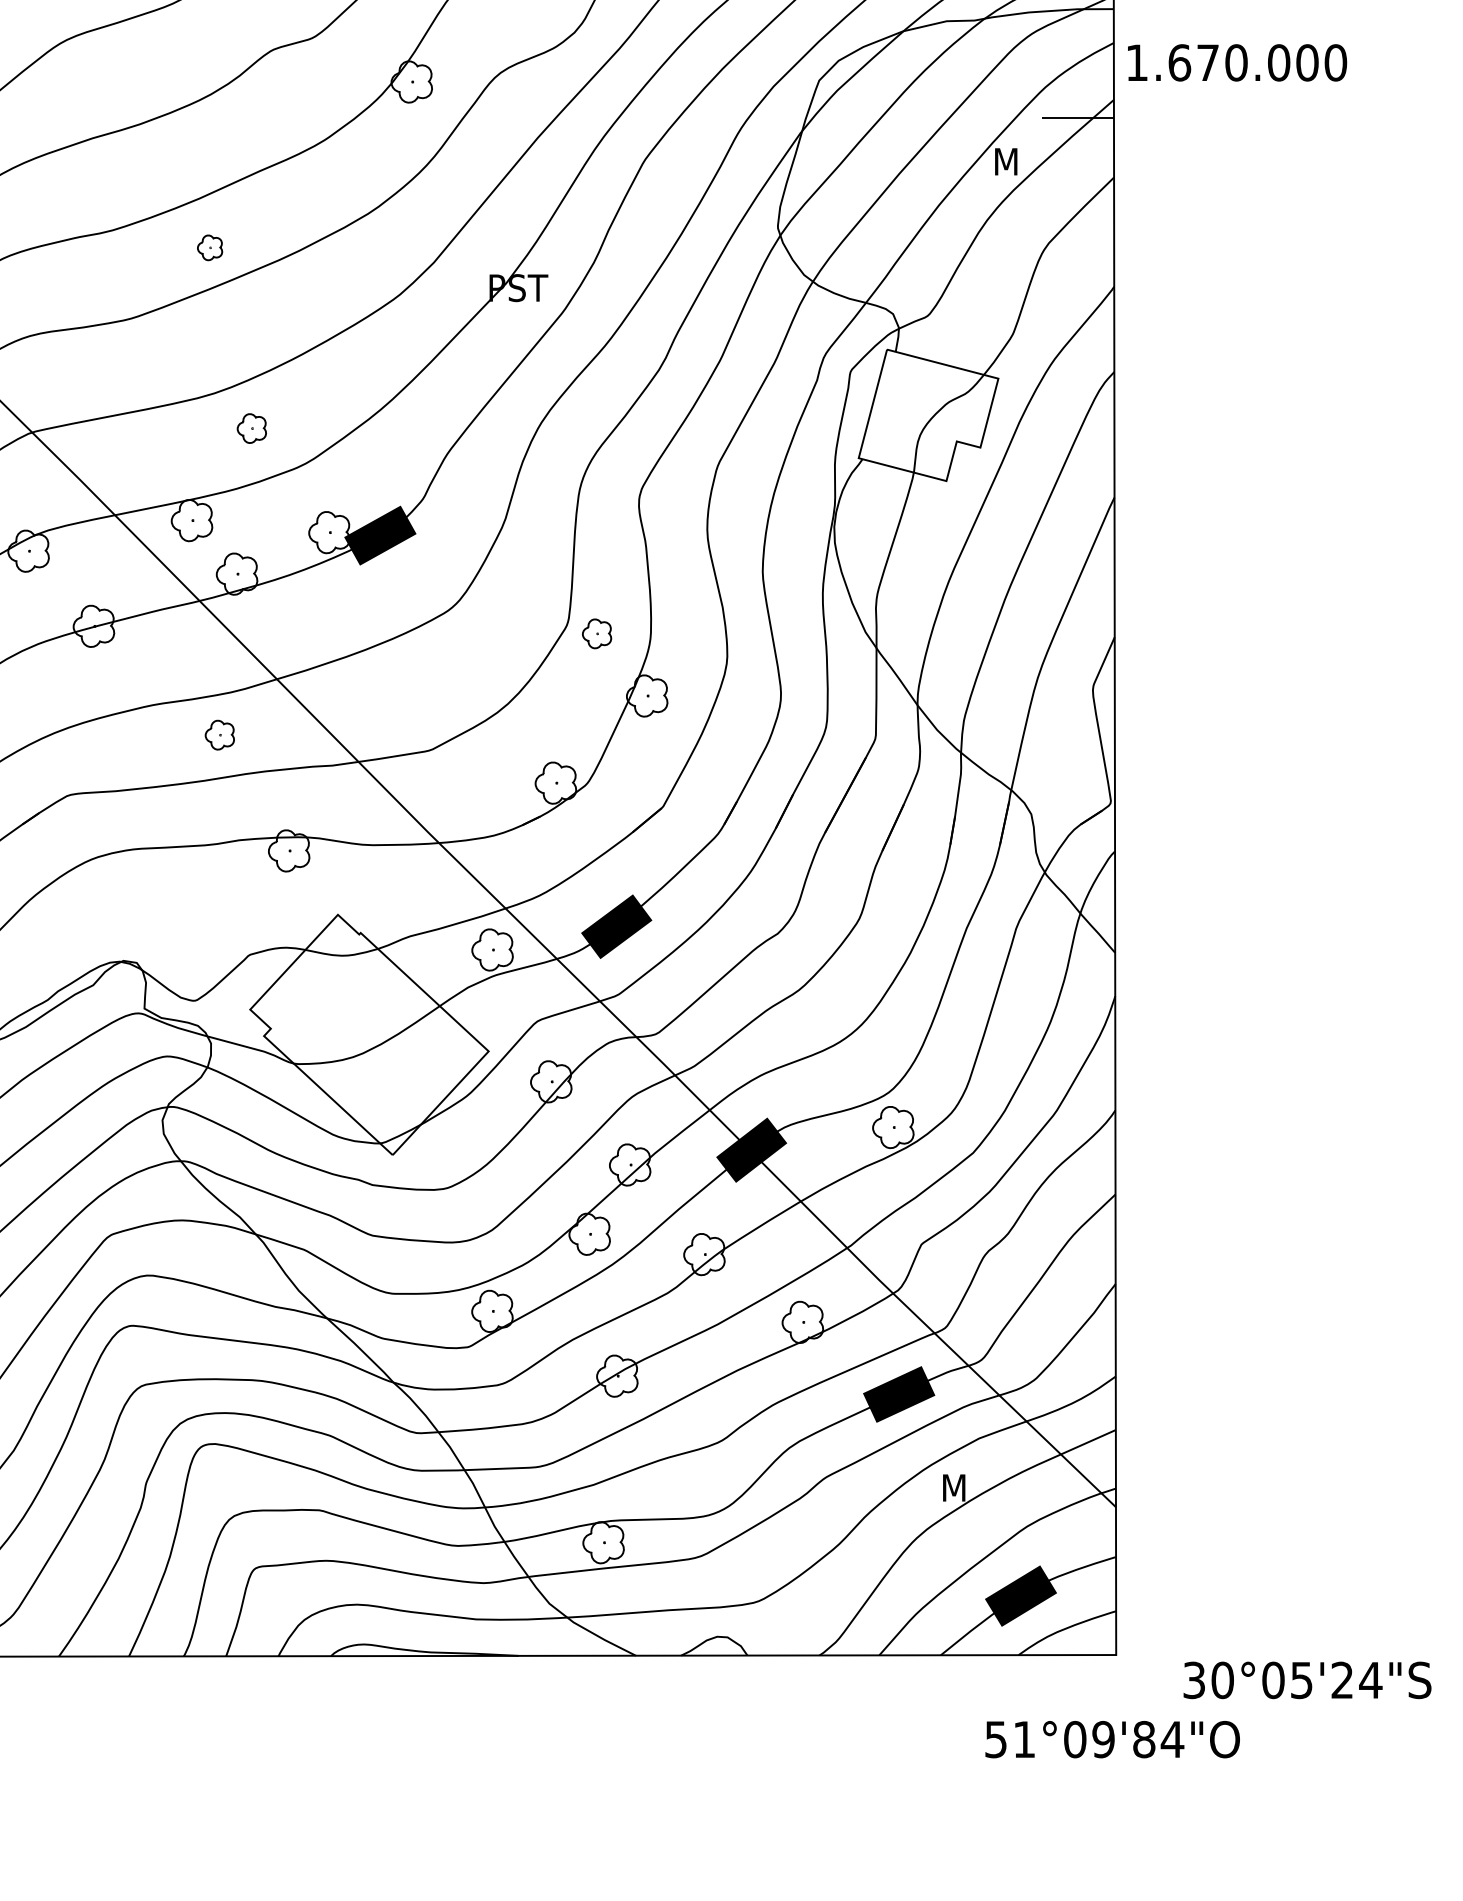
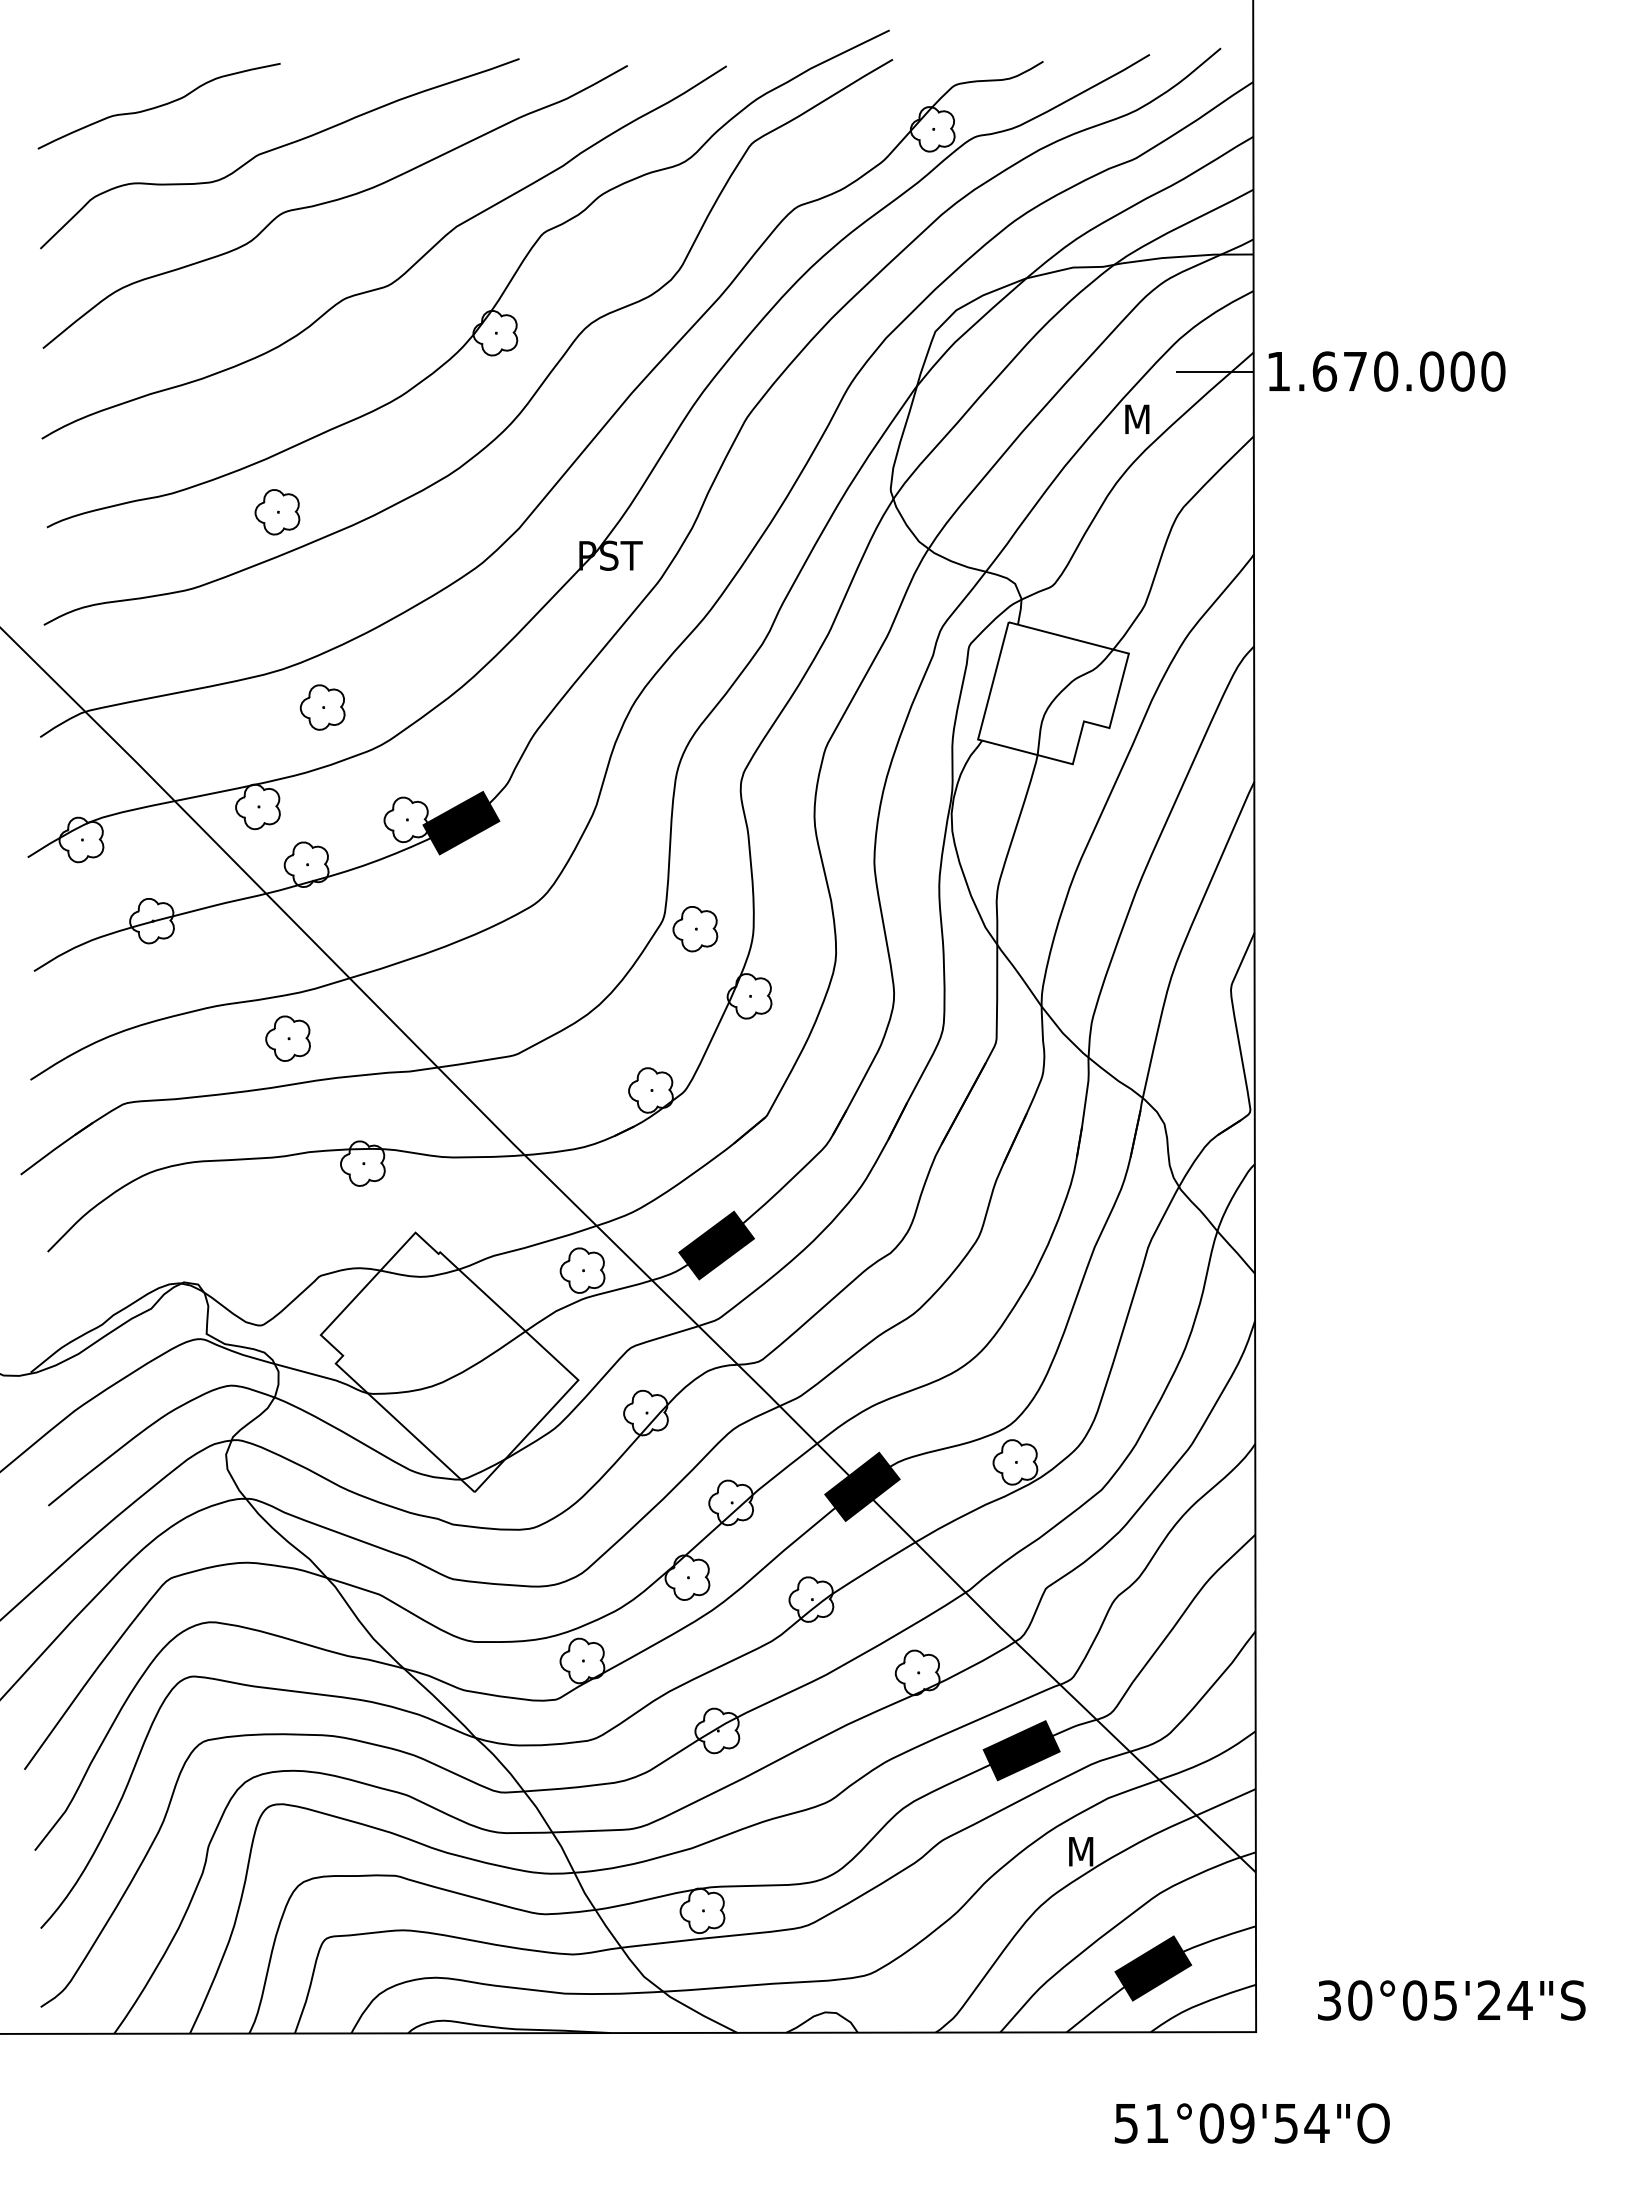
text: (1236, 62) -> (1386, 371), moved
part: (210, 248) -> (277, 512), size x1.67
part: (251, 428) -> (322, 707), size x1.43
part: (597, 634) -> (695, 929), size x1.43
part: (219, 735) -> (287, 1038), size x1.43
text: (1307, 1680) -> (1451, 2000), moved
text: (1144, 1739) -> (1286, 2123), 51°09'84"O -> 51°09'54"O

